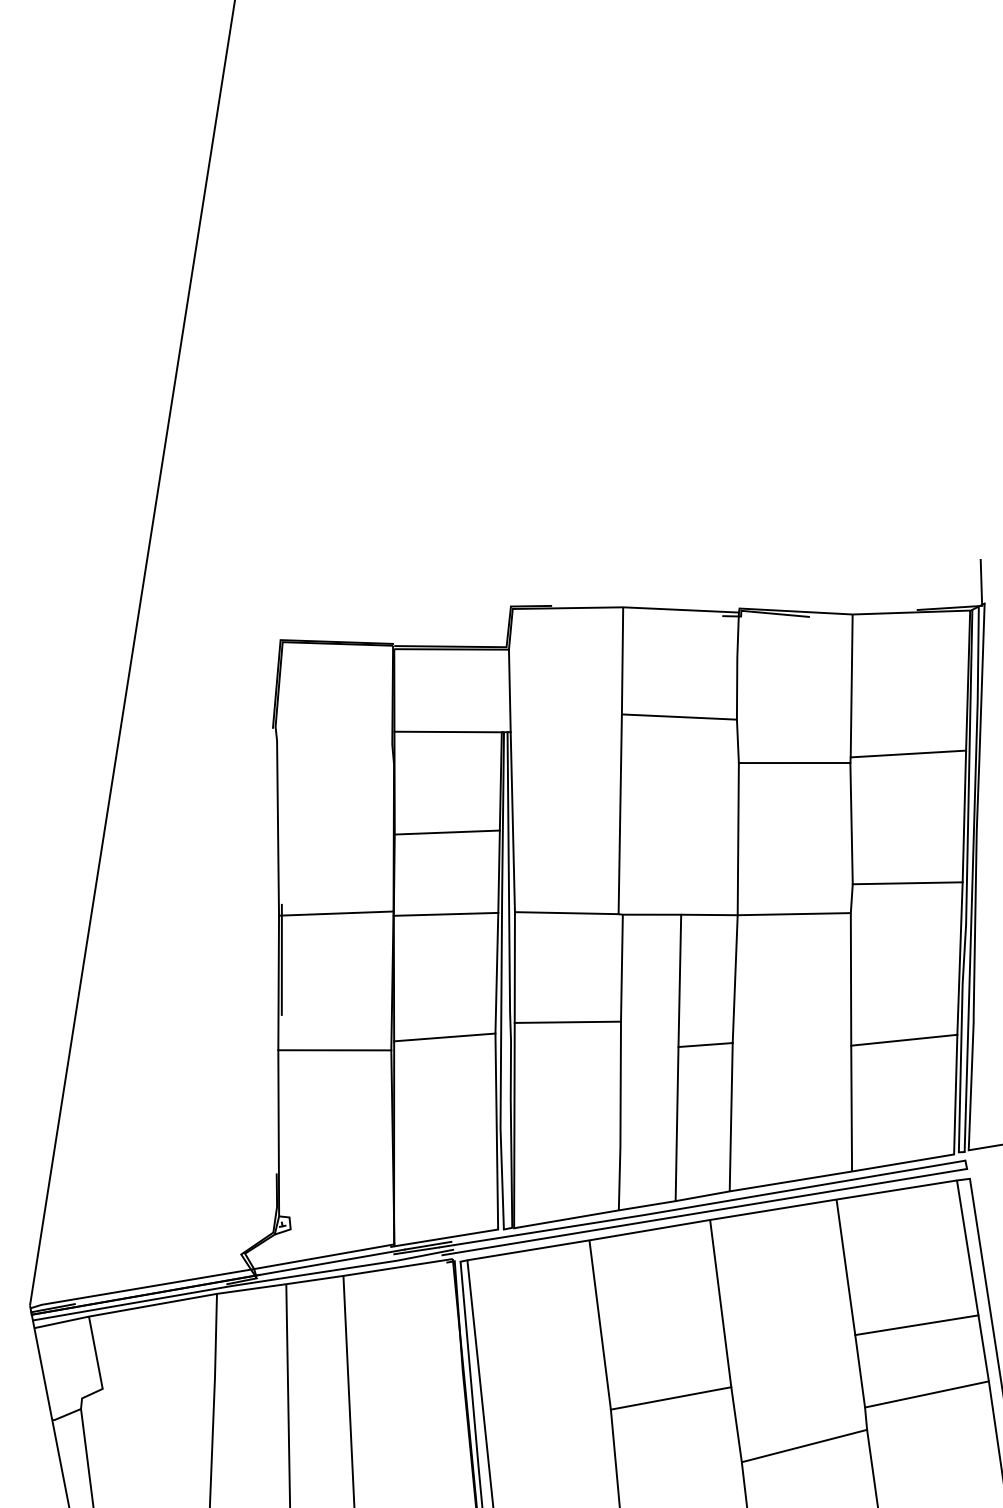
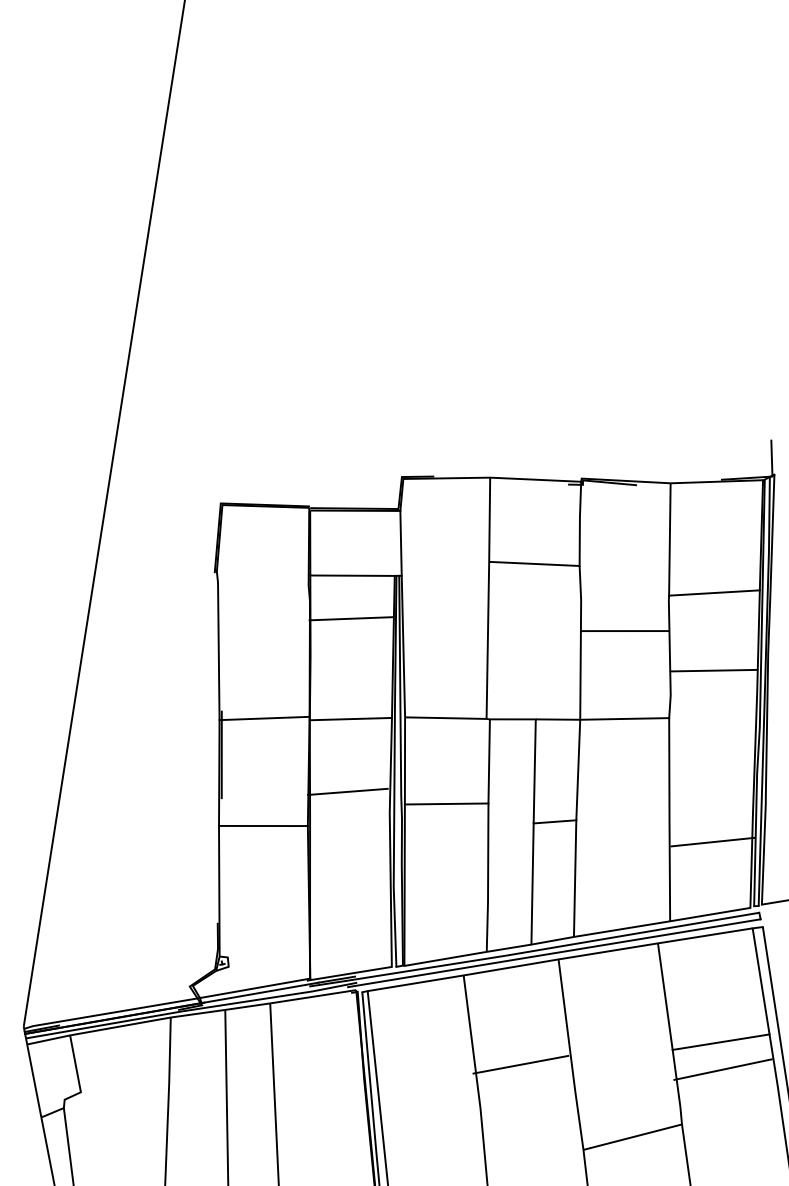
line: (793, 763) -> (624, 631), moved
line: (446, 832) -> (350, 618), moved
line: (907, 883) -> (713, 670), moved
line: (444, 1036) -> (347, 791), moved
line: (903, 1039) -> (712, 841), moved
line: (926, 1394) -> (722, 1069), moved
line: (670, 1398) -> (520, 1064), moved

